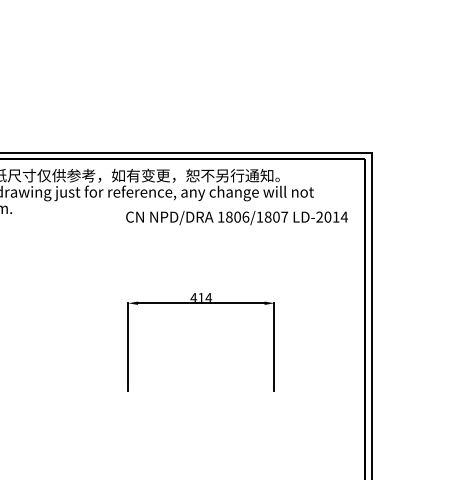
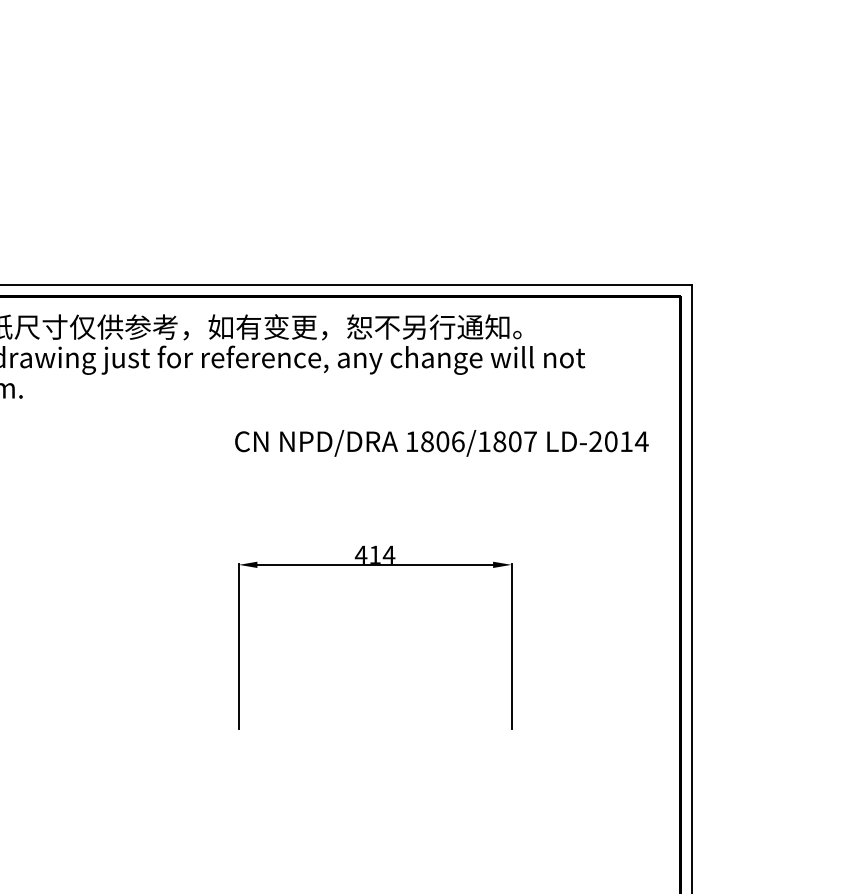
text: (236, 217) -> (440, 442), moved

